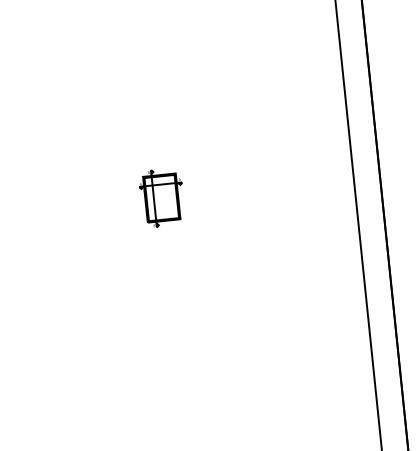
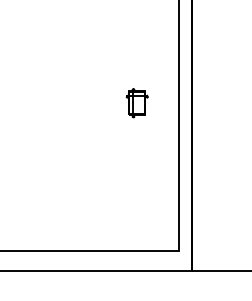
part: (160, 198) -> (136, 103), moved

